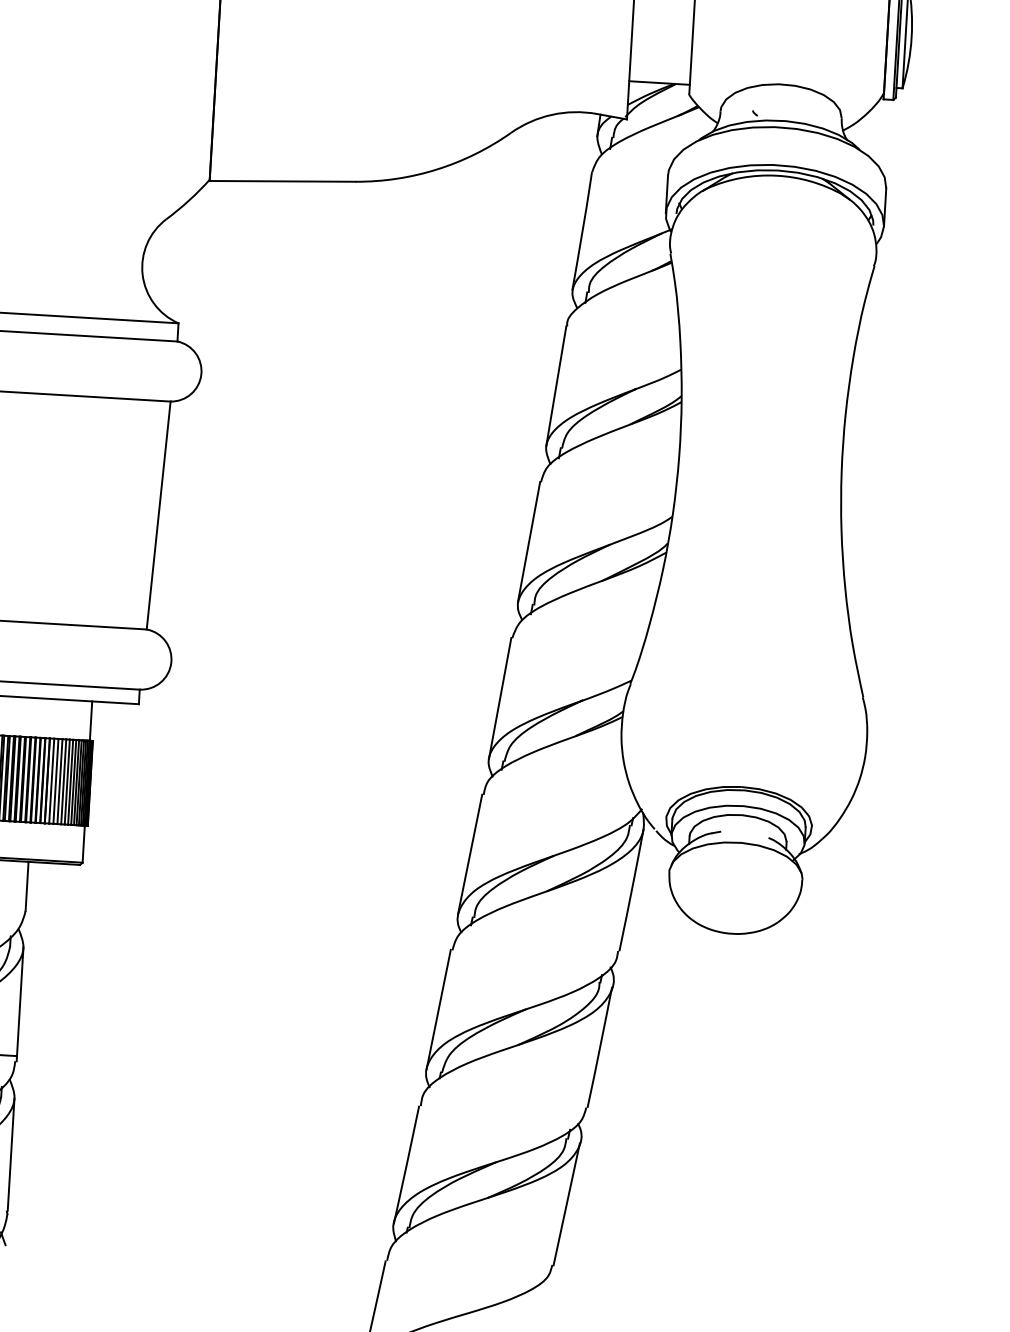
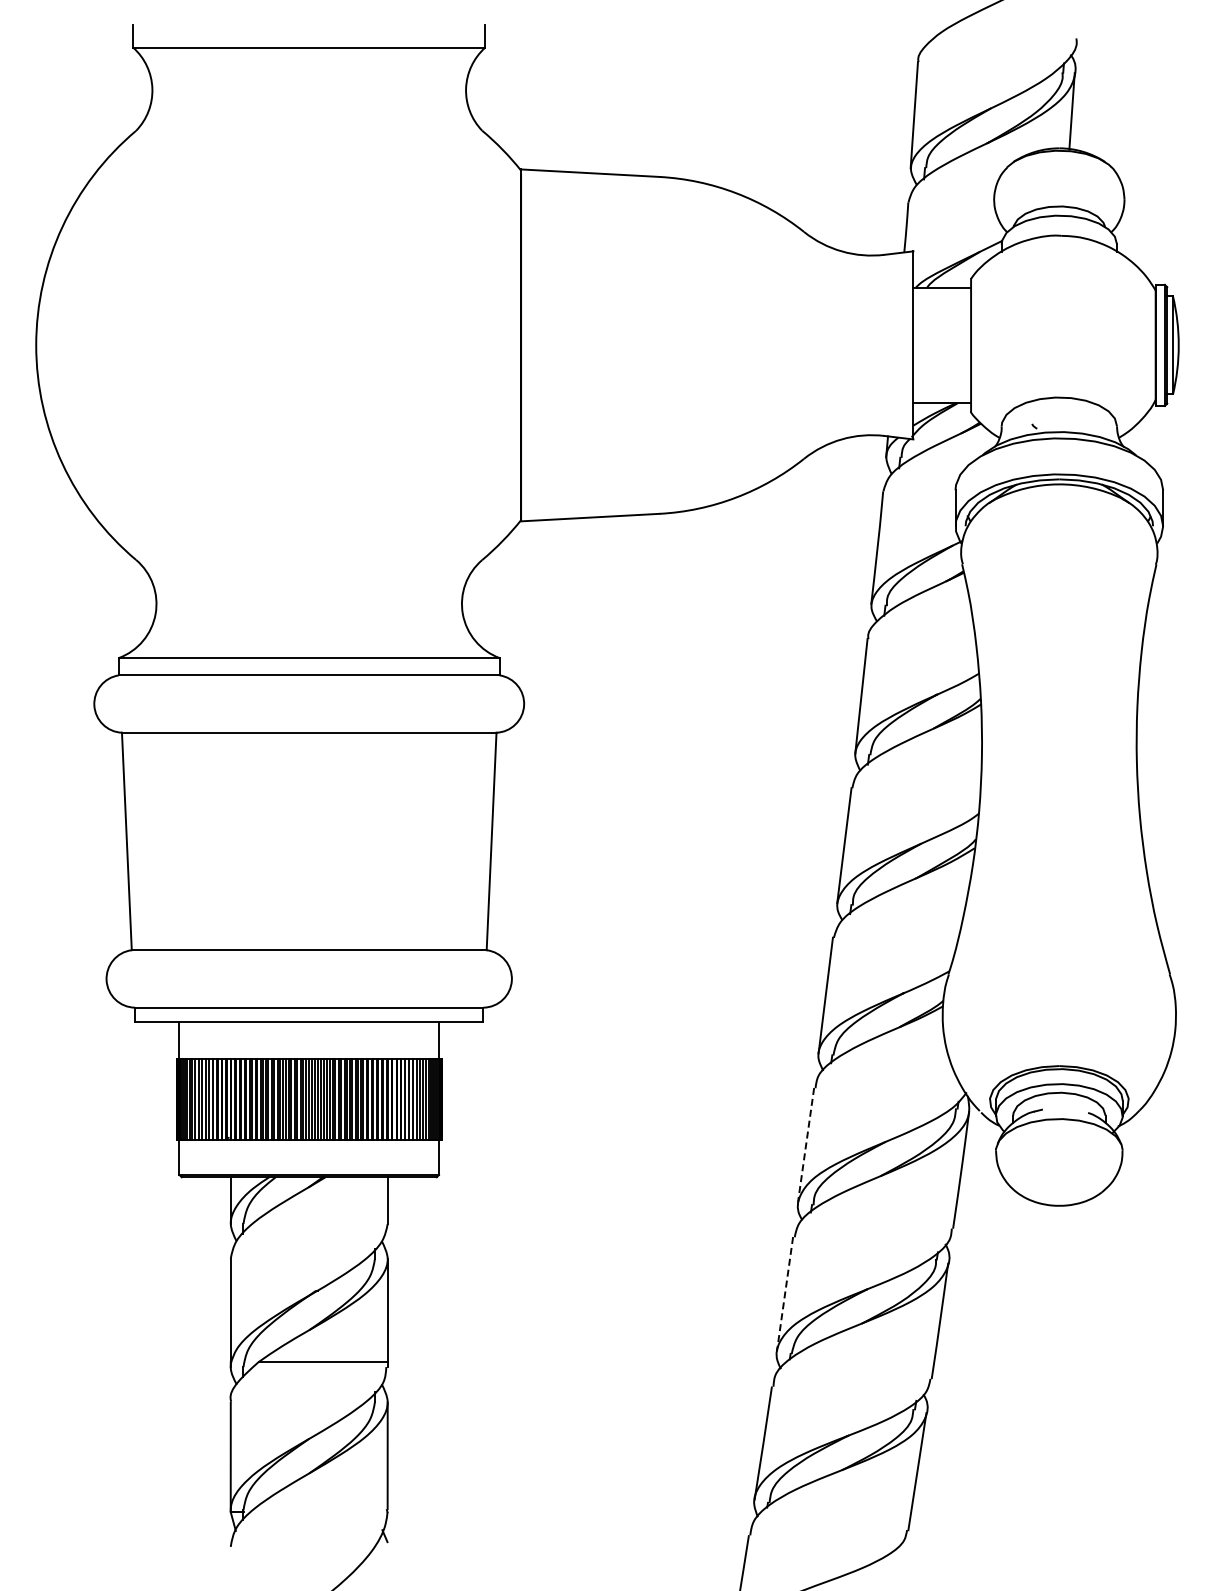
line: (470, 854) -> (806, 1145), solid -> dashed
line: (439, 1009) -> (785, 1294), solid -> dashed

